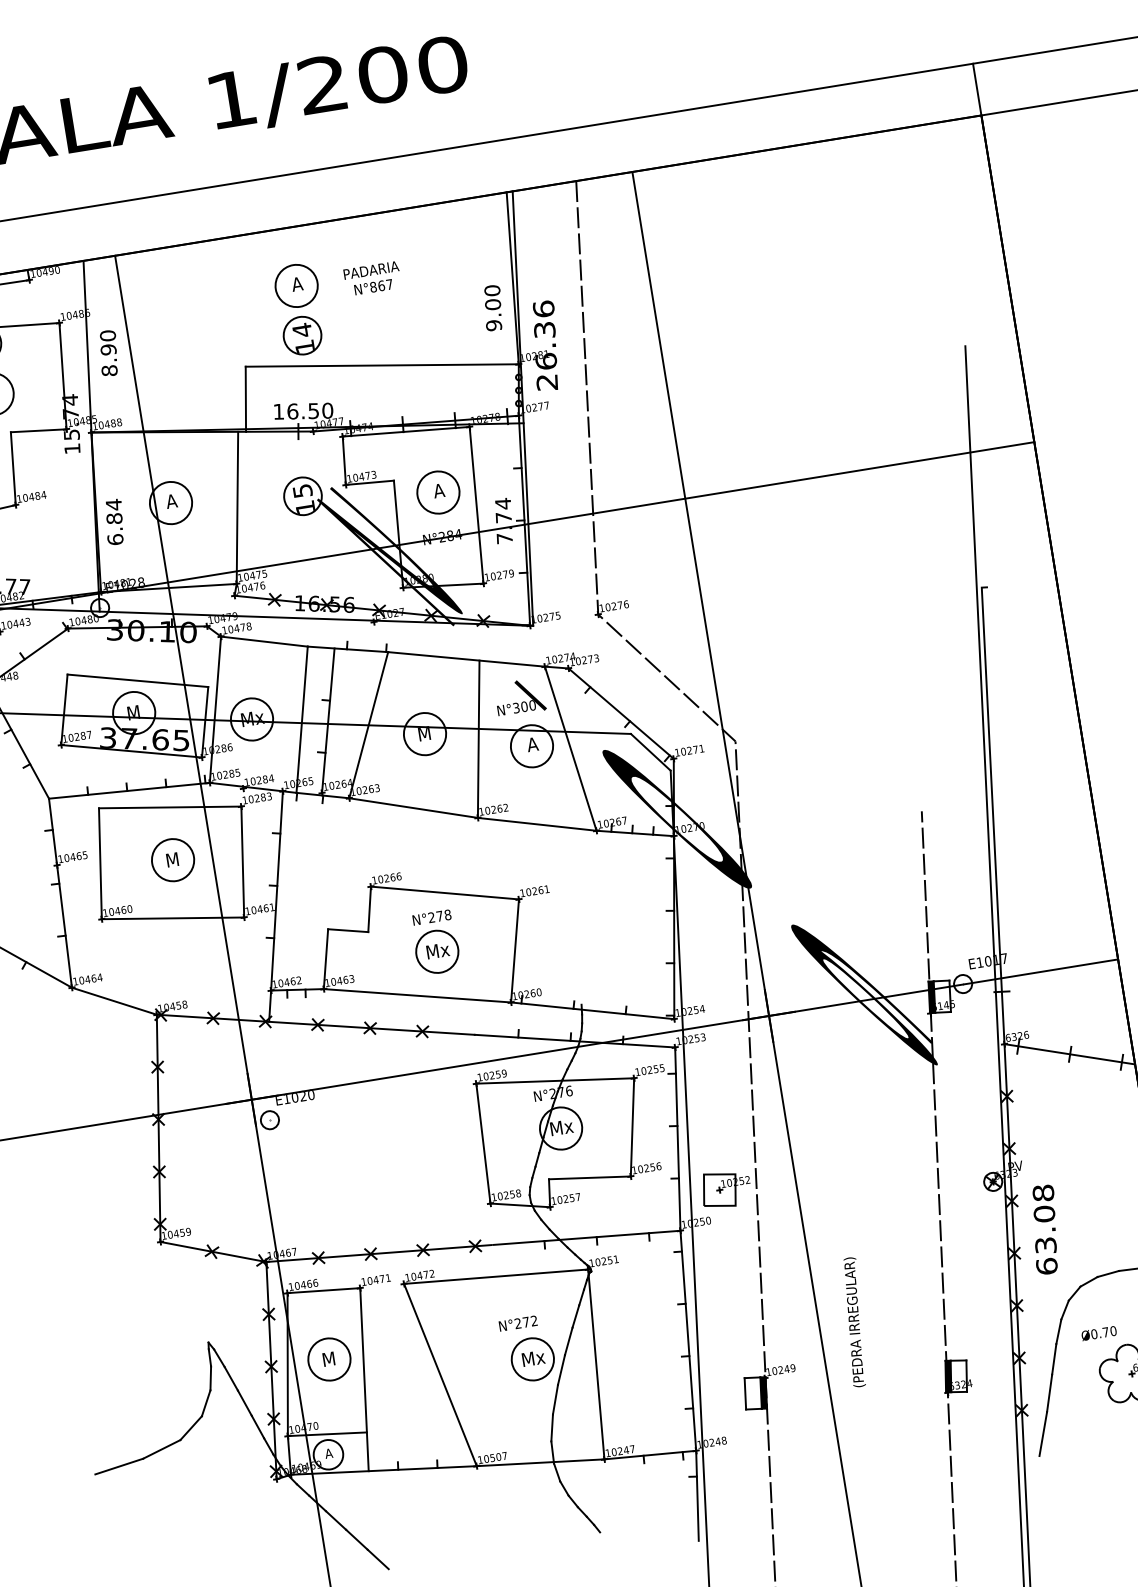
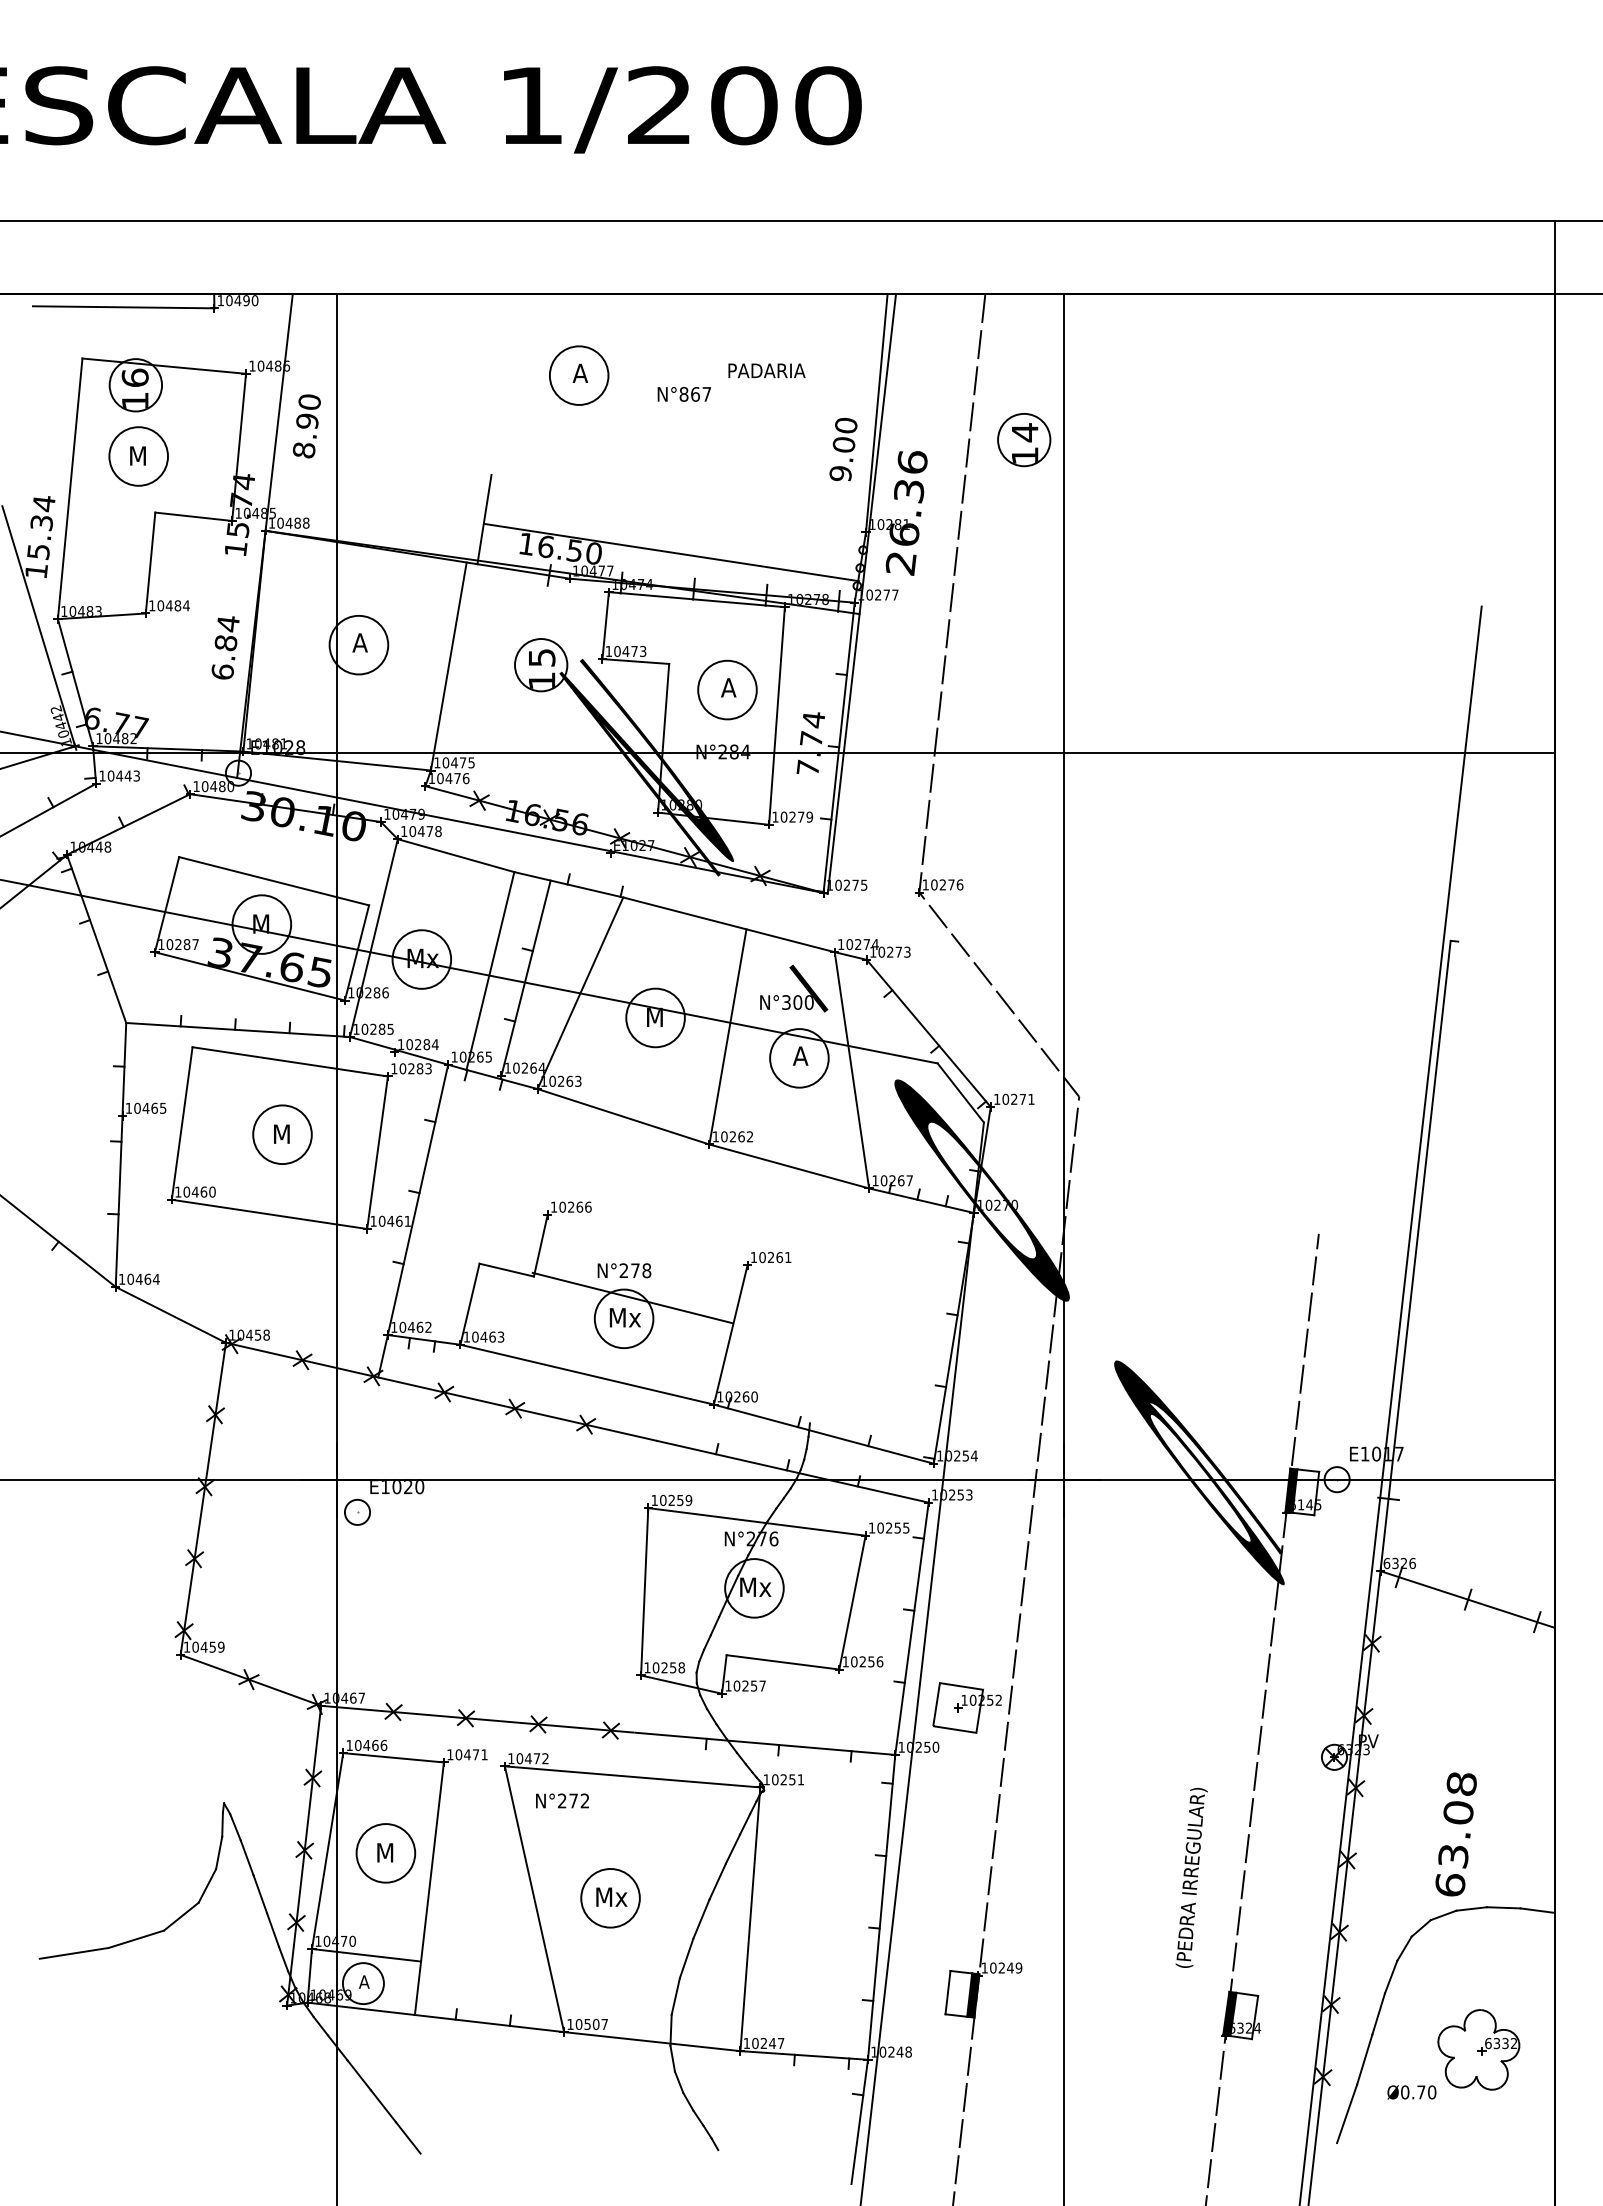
text: (371, 270) -> (766, 370), moved
part: (302, 335) -> (1024, 440), moved
line: (382, 365) -> (671, 552), moved
text: (114, 521) -> (225, 647), moved
line: (444, 892) -> (632, 1297), moved
text: (1044, 1229) -> (1455, 1834), moved
text: (854, 1322) -> (1191, 1877), moved
text: (518, 1323) -> (562, 1800), moved
text: (1098, 1333) -> (1411, 2092), moved
part: (532, 1359) -> (610, 1898), moved

